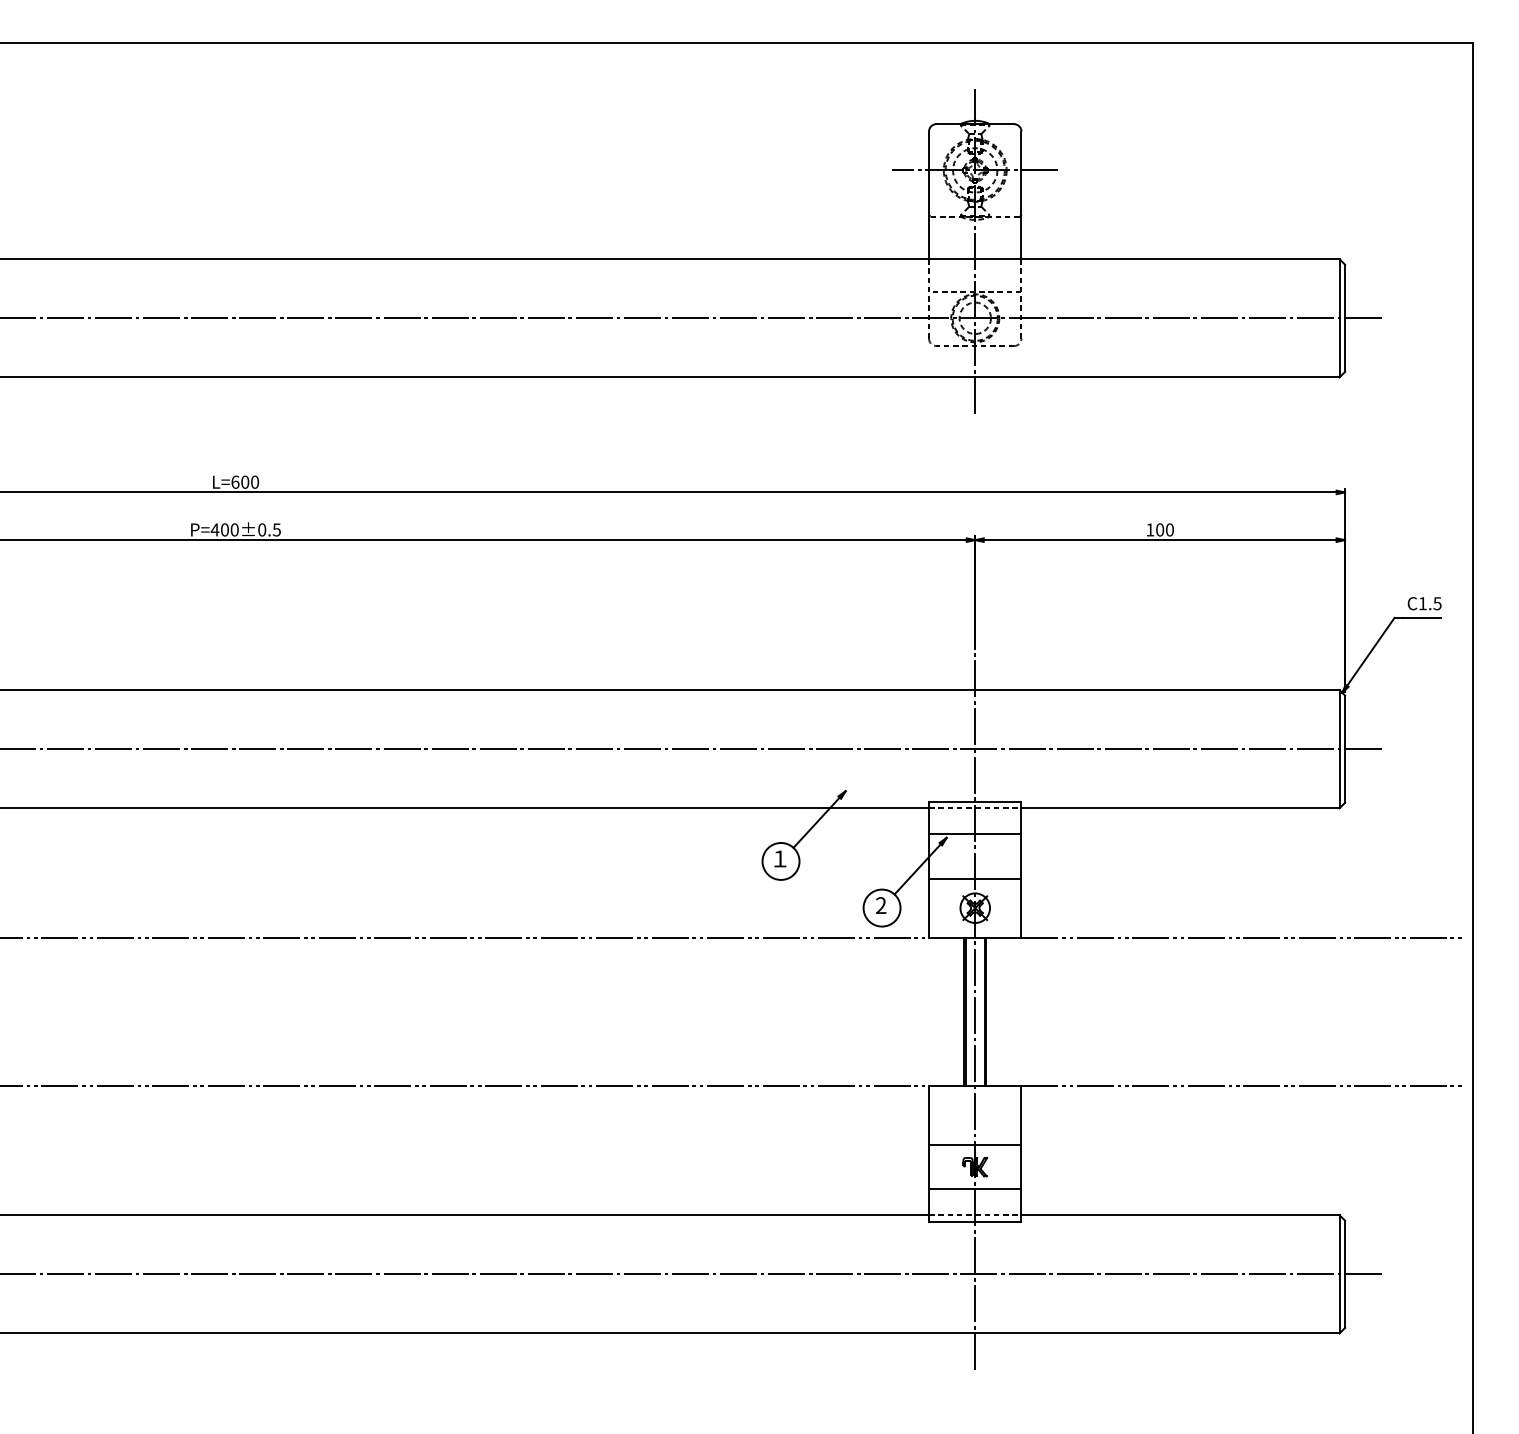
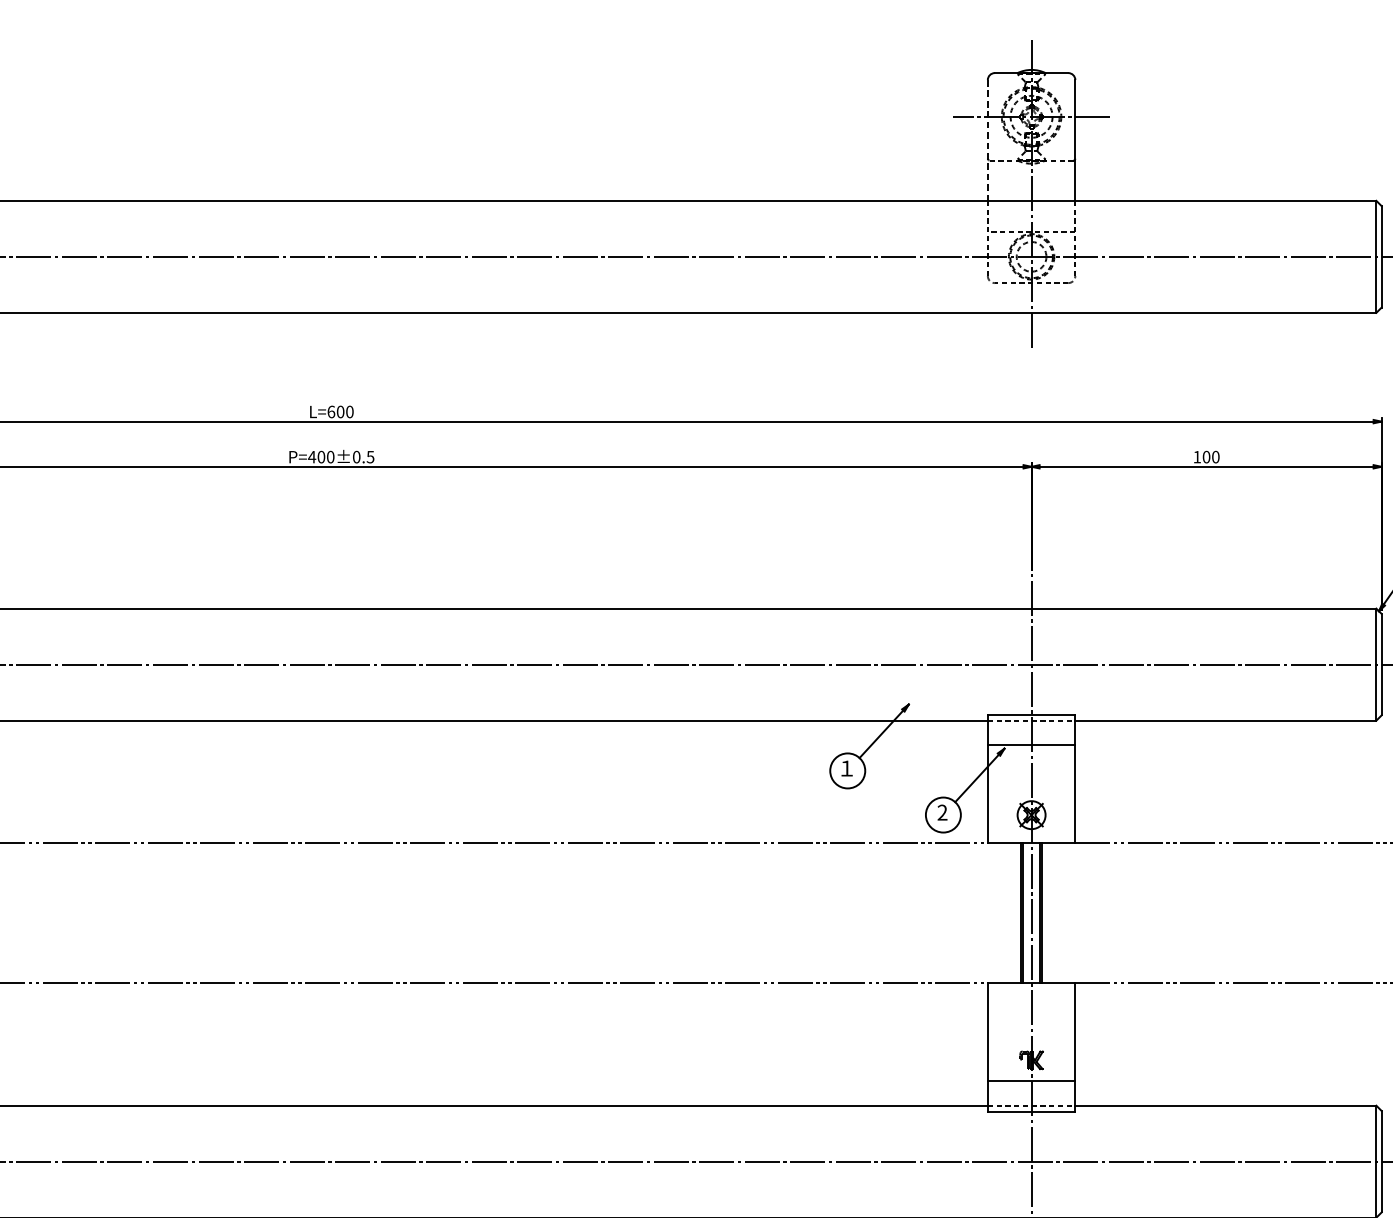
line: (929, 195) -> (988, 140), solid -> dashed
line: (975, 878) -> (1031, 787), removed
line: (975, 1144) -> (1031, 1038), removed

